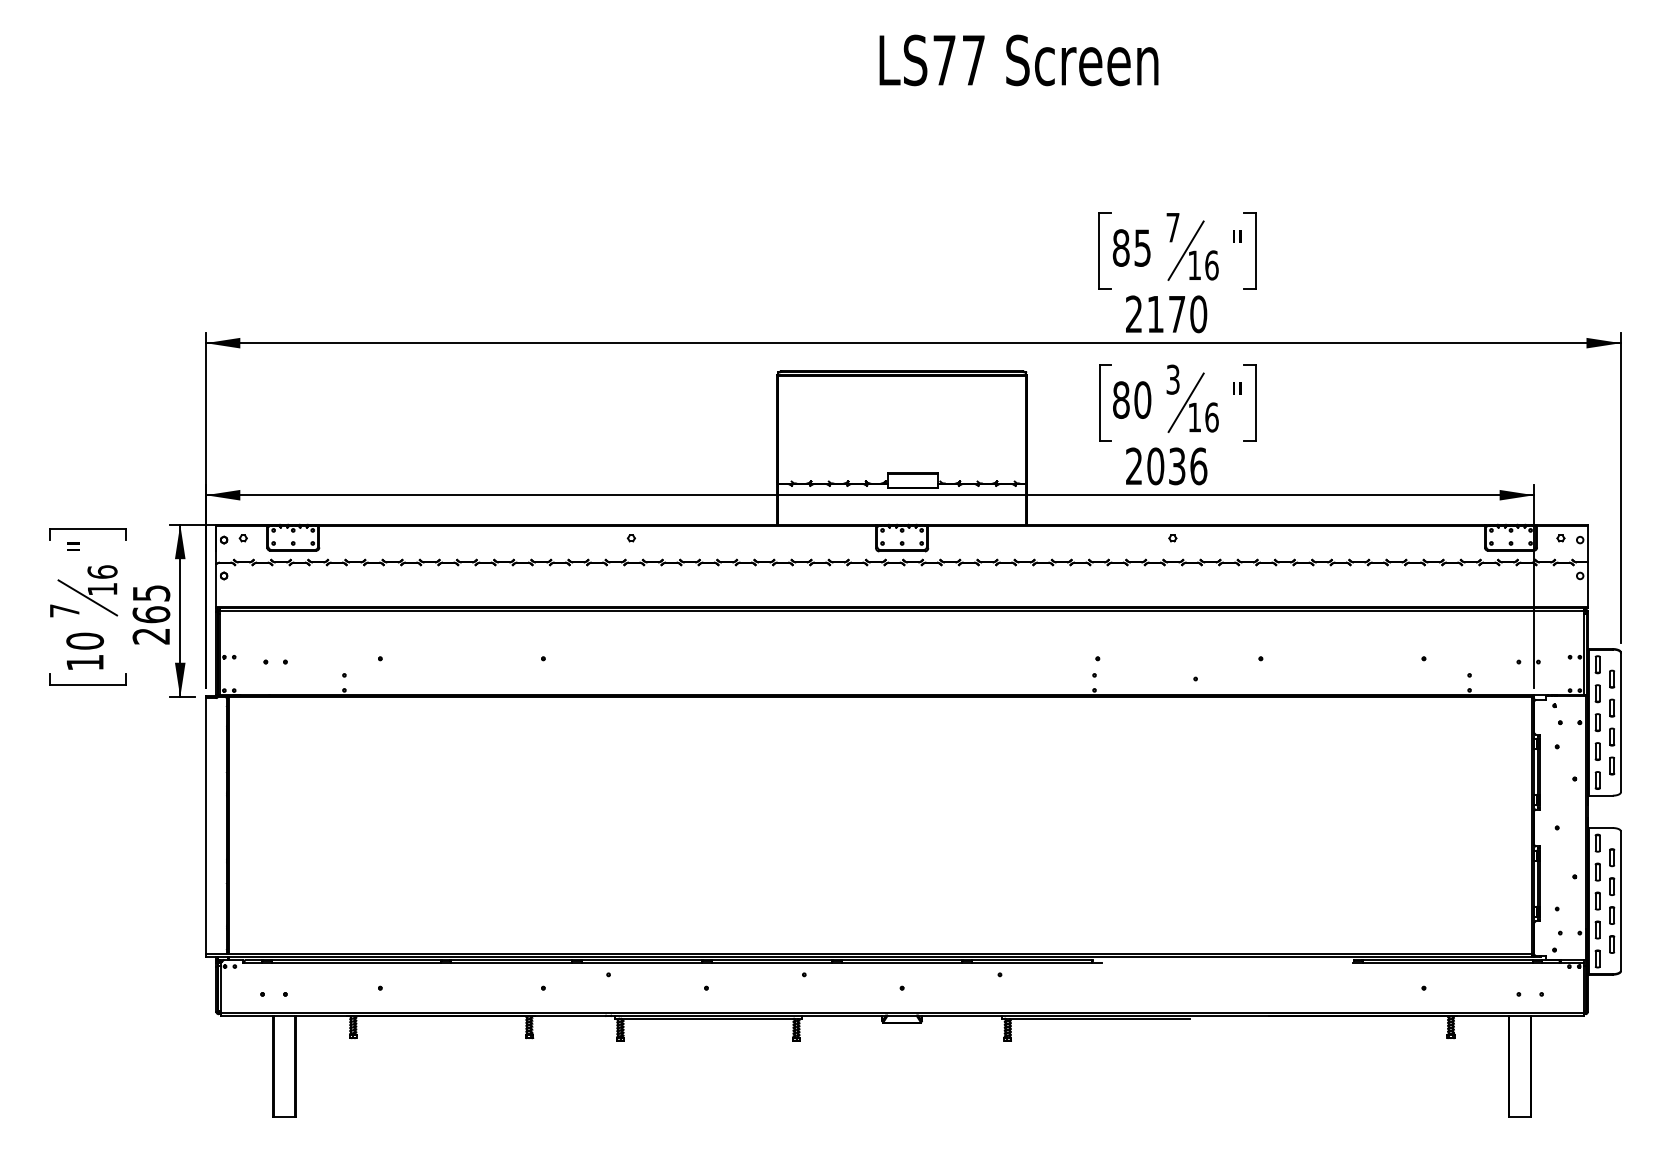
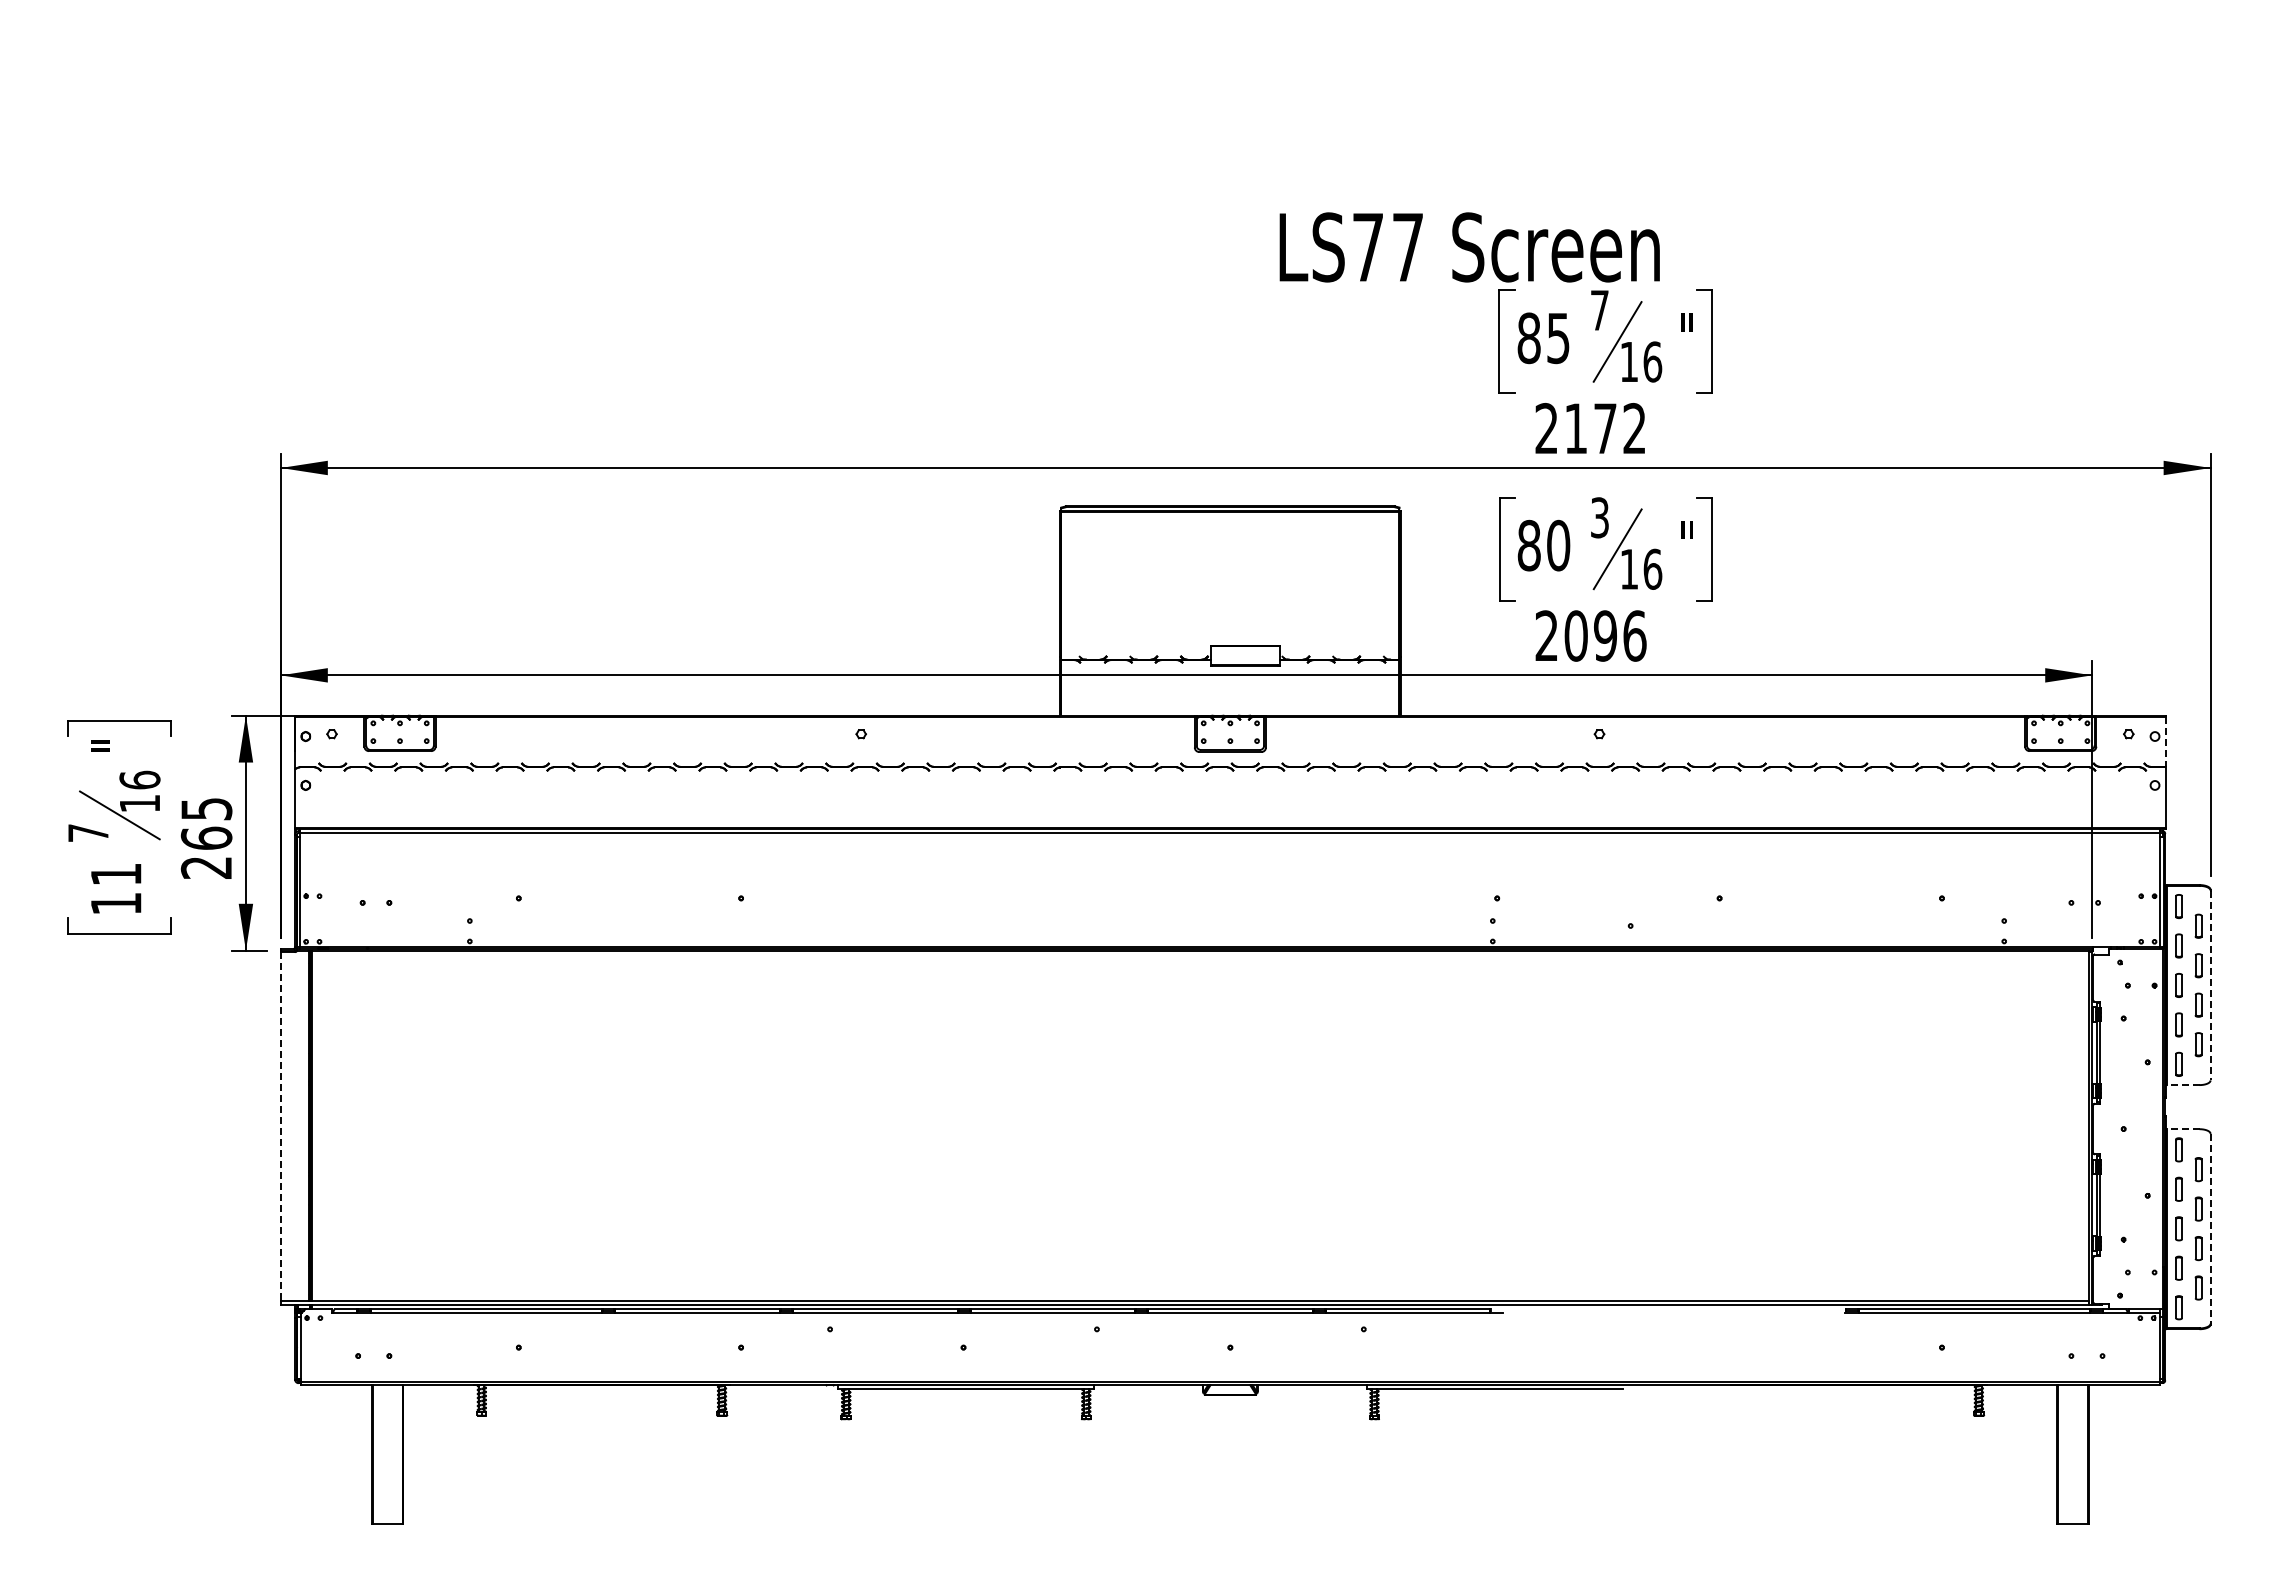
text: (1018, 60) -> (1469, 247), moved
text: (1198, 314) -> (1634, 428), 2170 -> 2172
text: (1177, 466) -> (1605, 635), 2036 -> 2096
line: (1587, 544) -> (2165, 742), solid -> dashed
text: (85, 640) -> (116, 873), 10 -> 11
line: (1620, 722) -> (2210, 985), solid -> dashed
line: (1600, 795) -> (2182, 1085), solid -> dashed
line: (205, 826) -> (280, 1126), solid -> dashed
line: (1600, 828) -> (2182, 1129), solid -> dashed
line: (1620, 900) -> (2210, 1228), solid -> dashed

